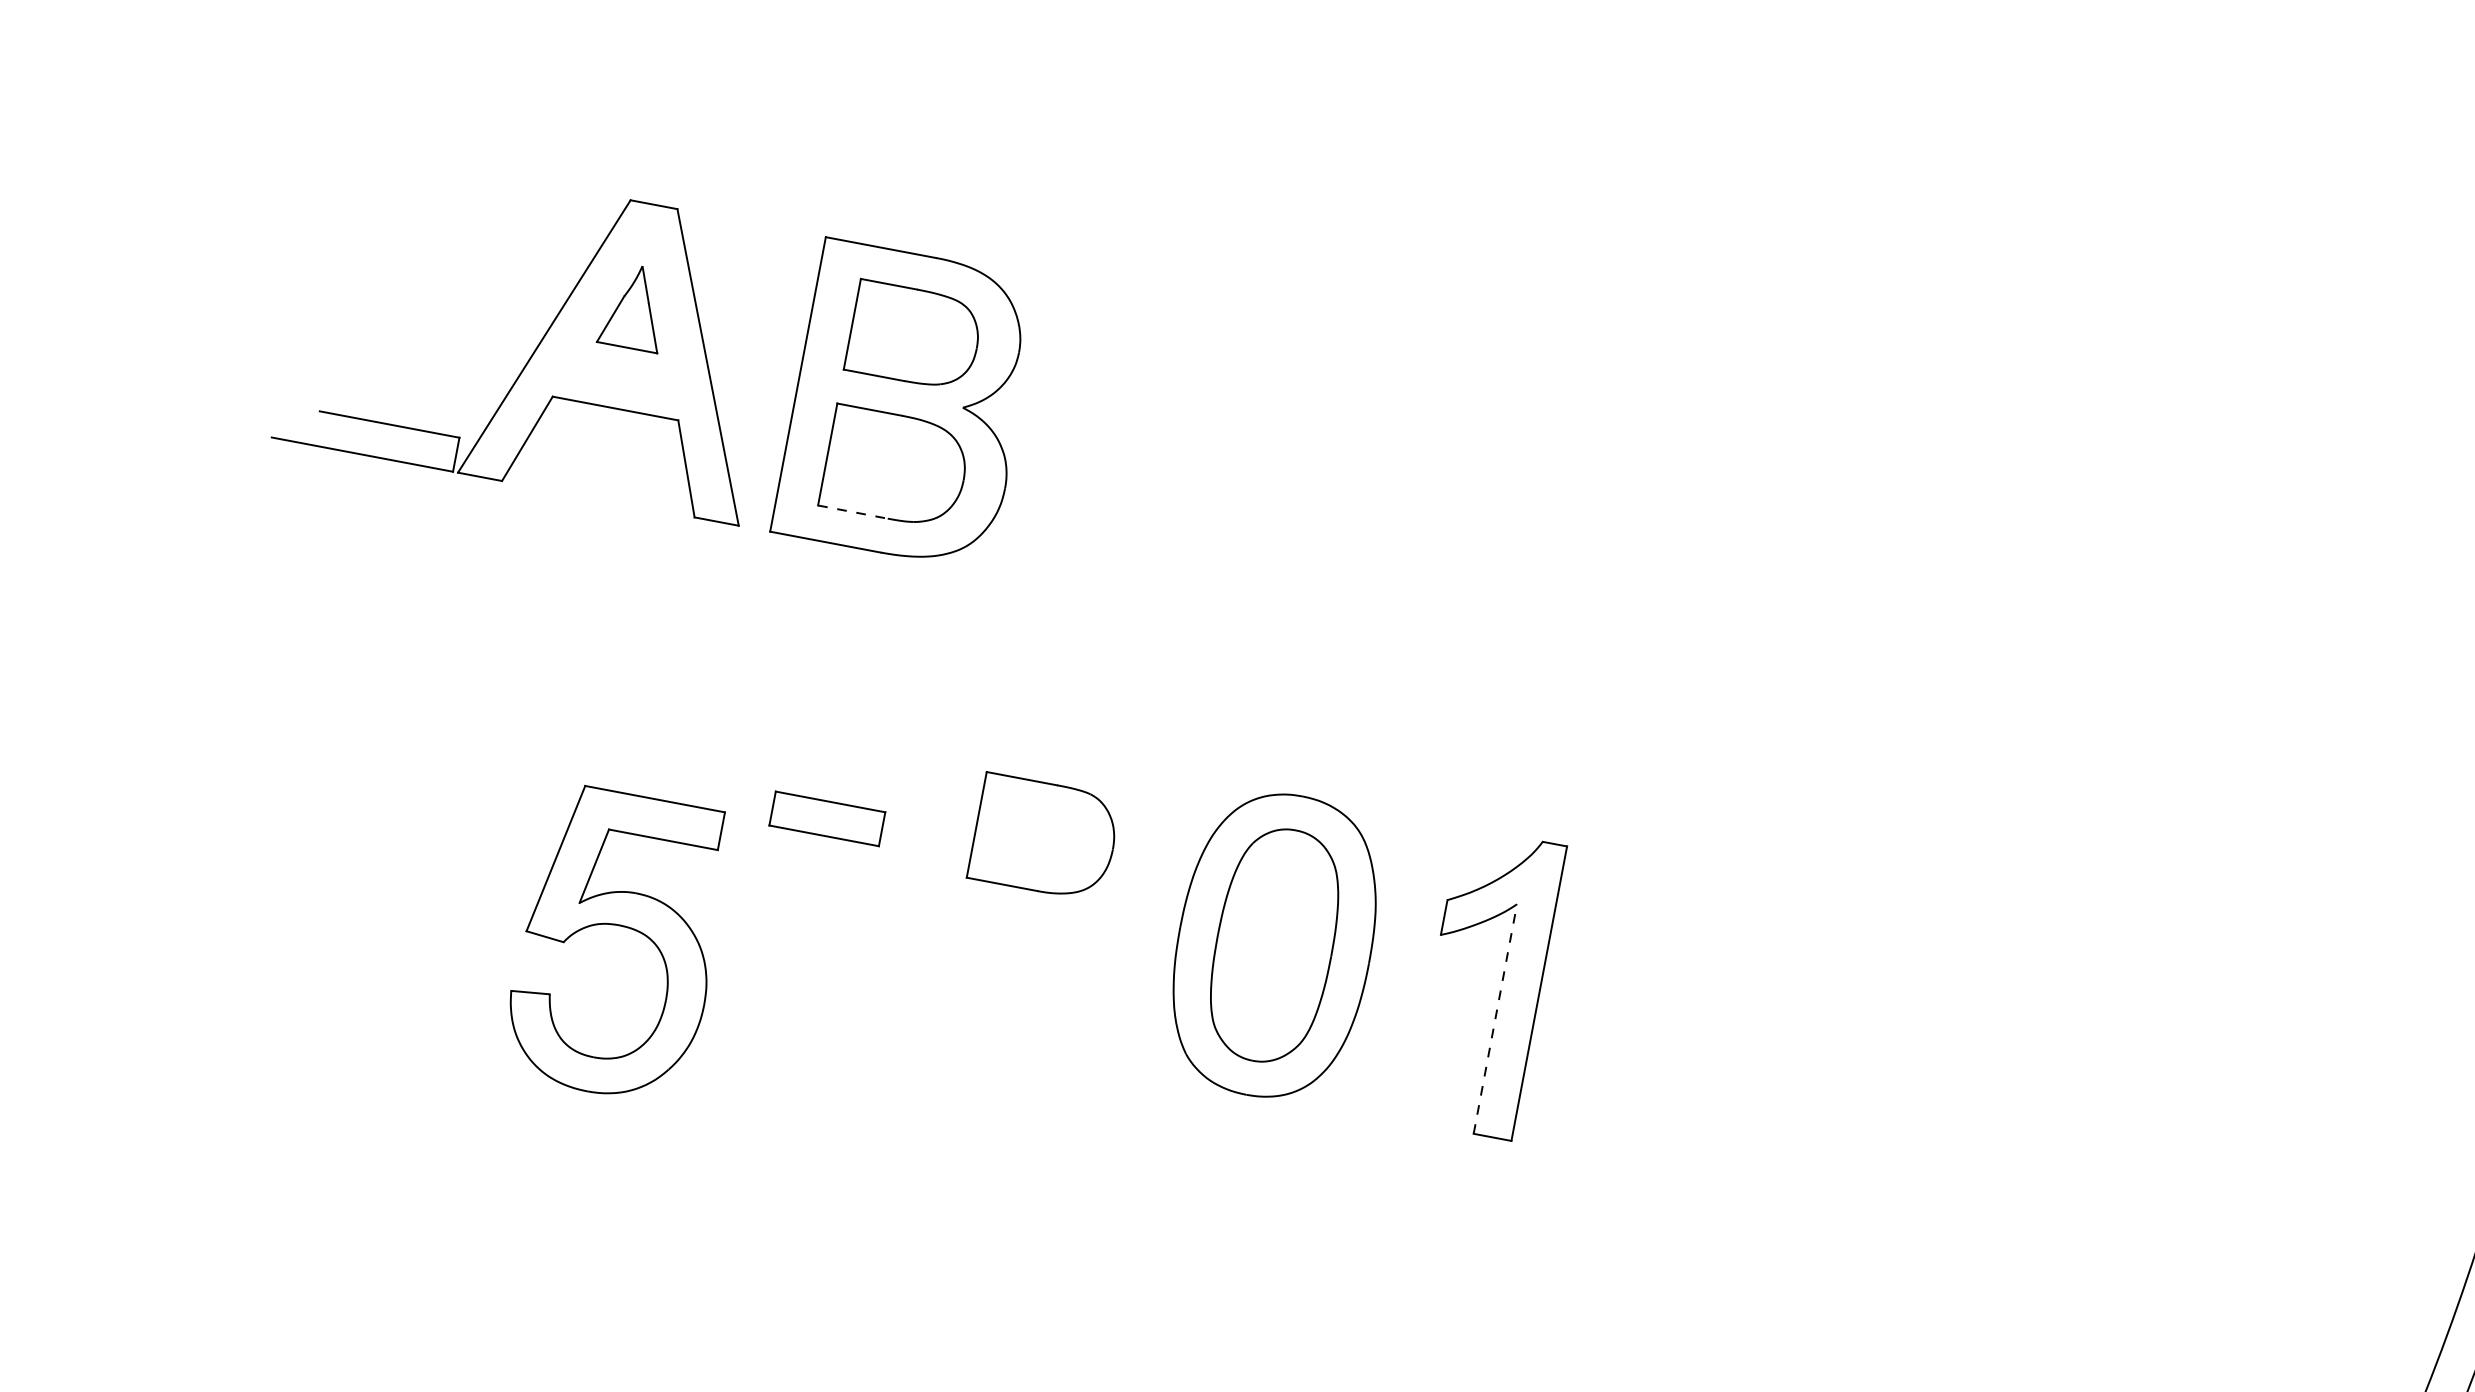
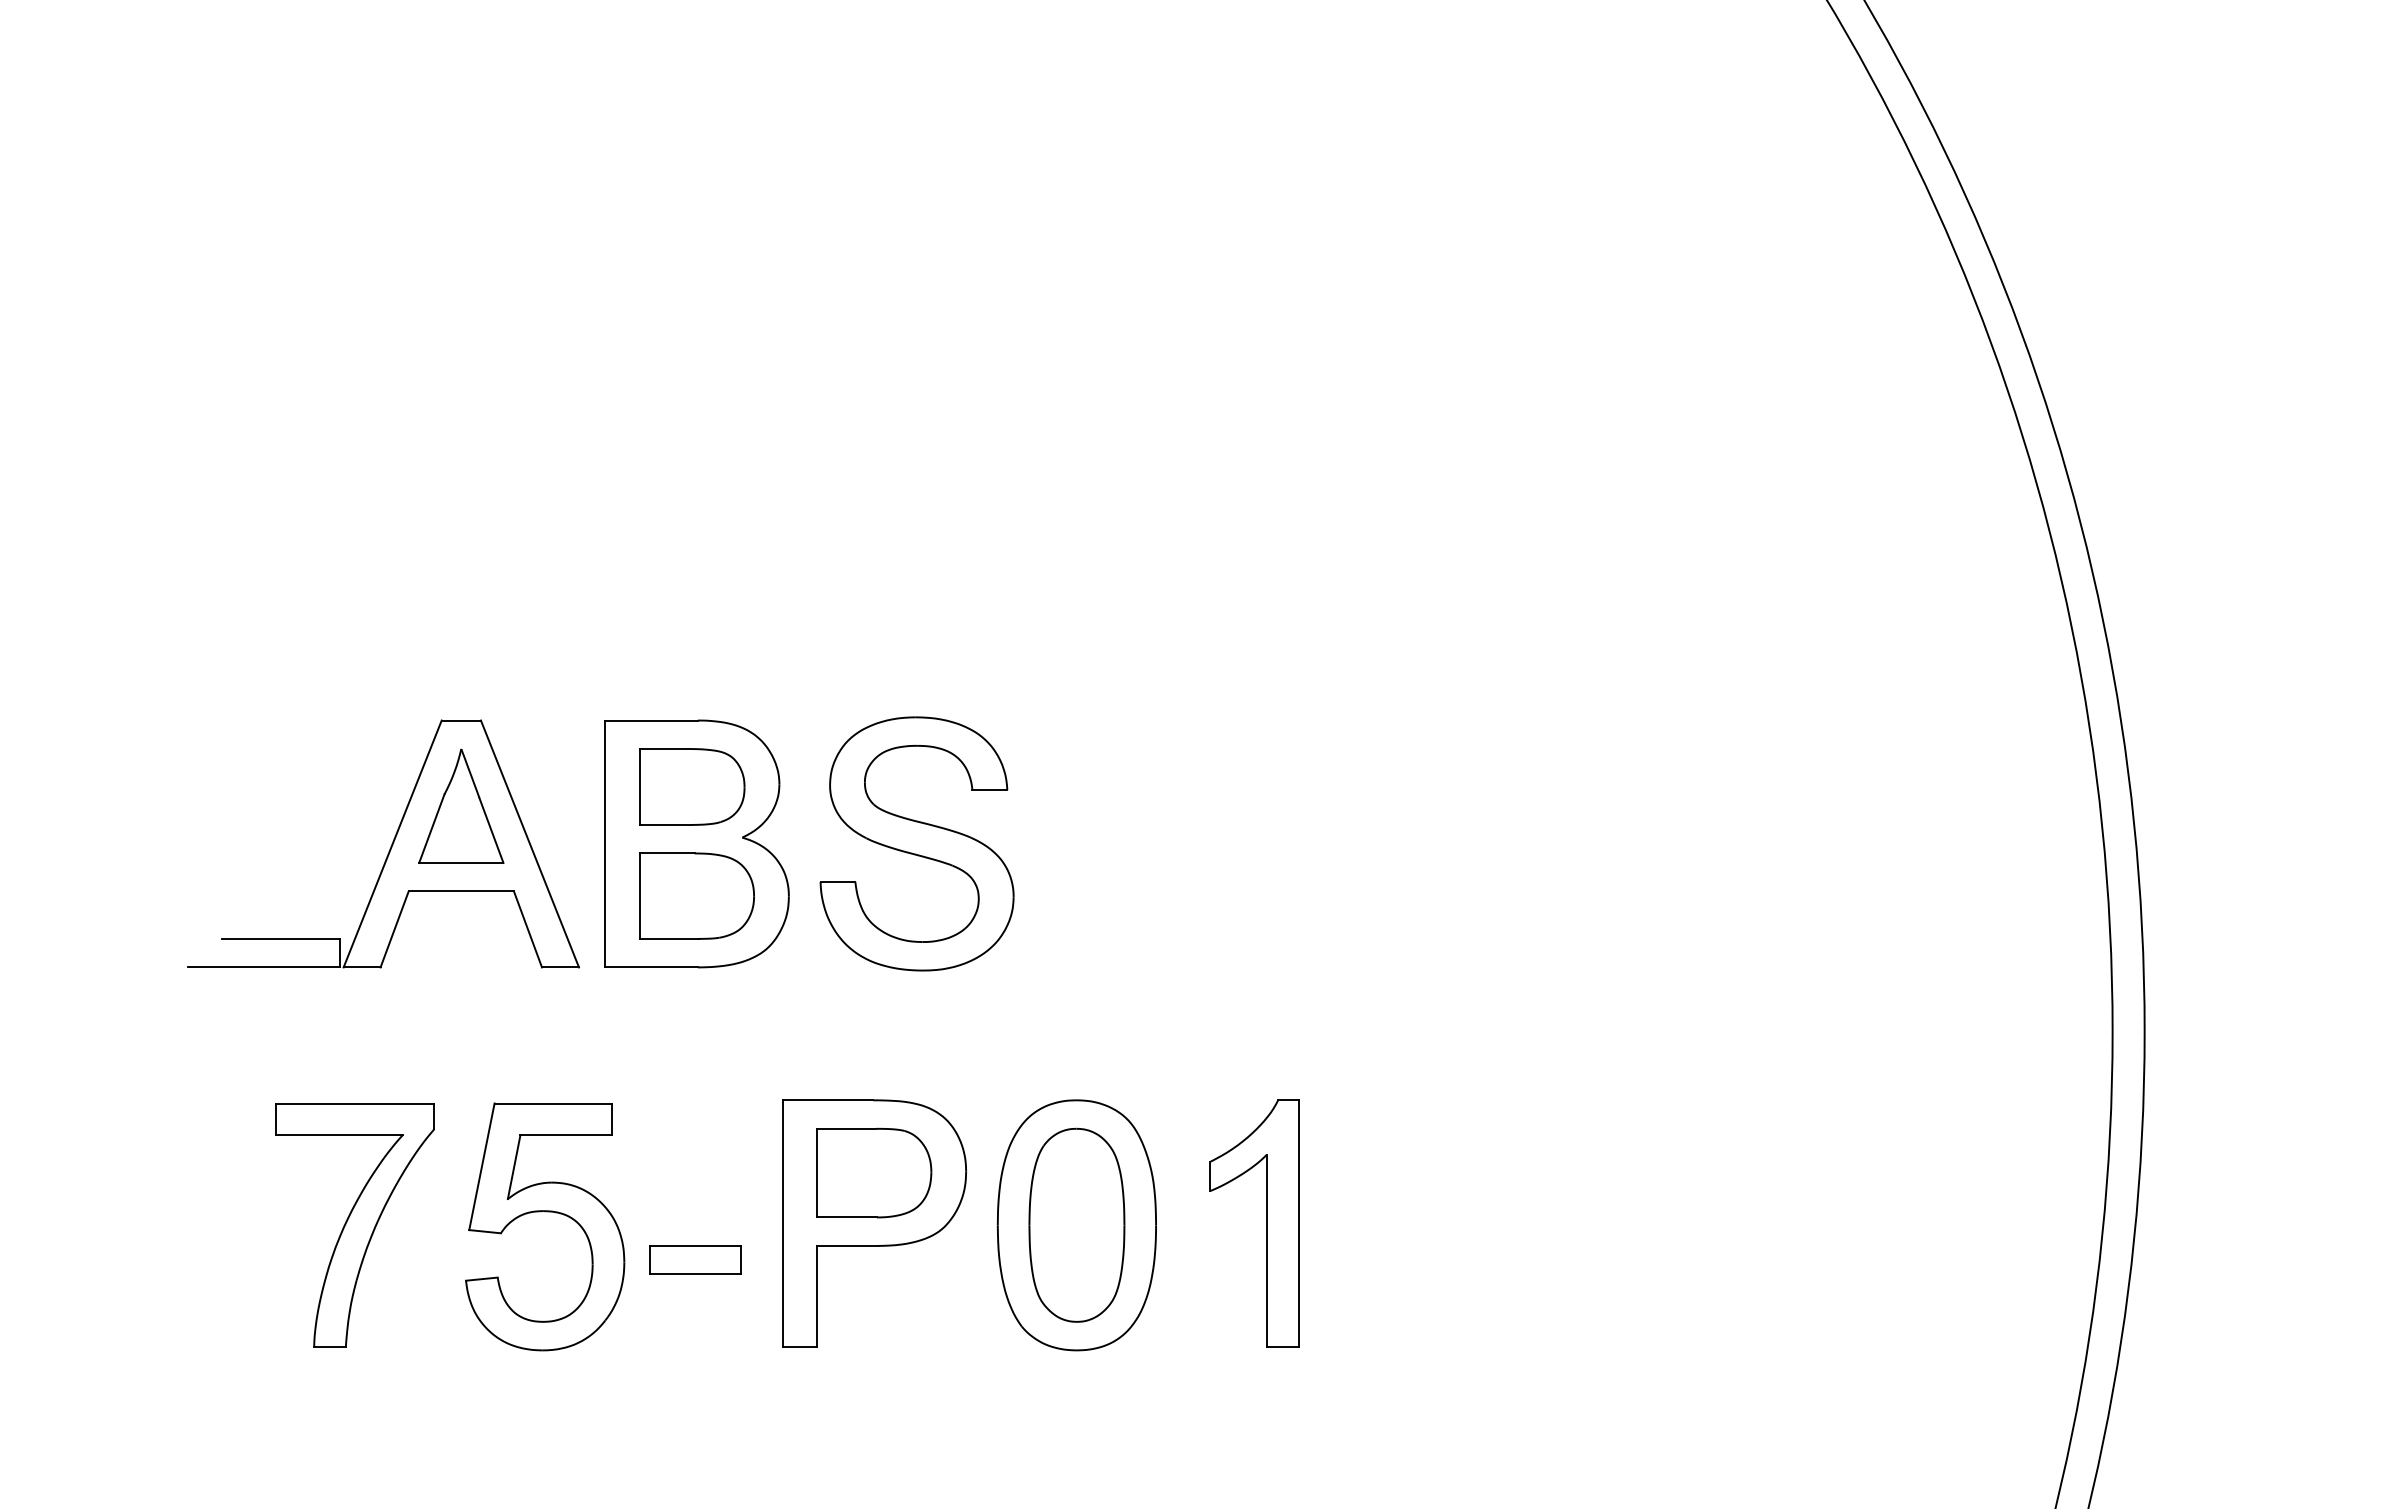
part: (634, 307) -> (461, 806), size x1.67
part: (1169, 453) -> (916, 843), added
line: (853, 511) -> (669, 938), dashed -> solid
part: (412, 782) -> (354, 1225), added
part: (827, 818) -> (695, 1259), moved
part: (1033, 897) -> (874, 1223), added
part: (621, 927) -> (545, 1212), moved
line: (1495, 1018) -> (1266, 1250), dashed -> solid

